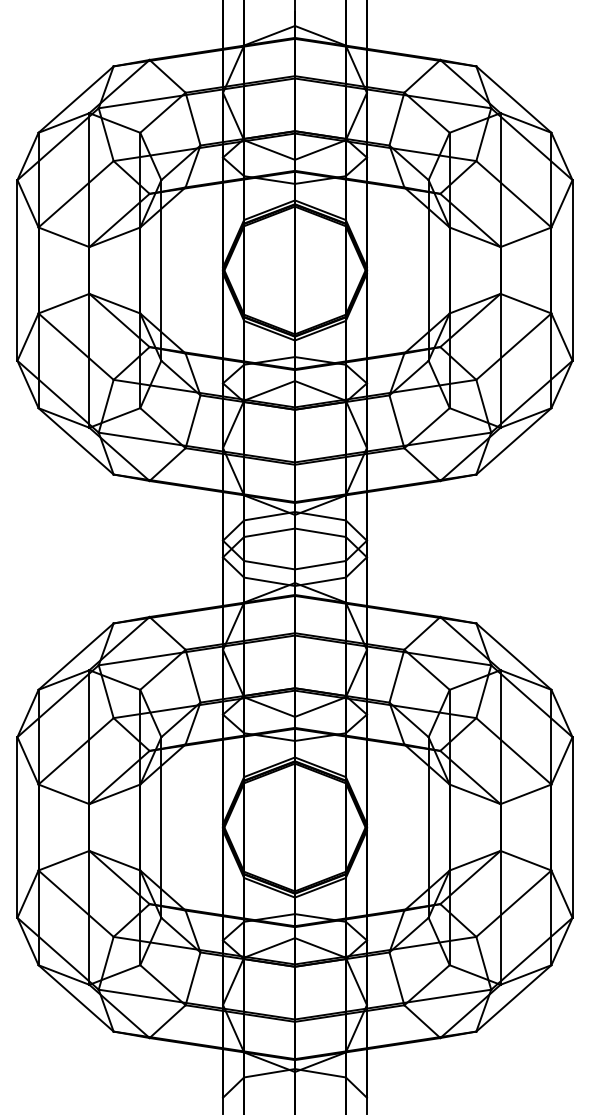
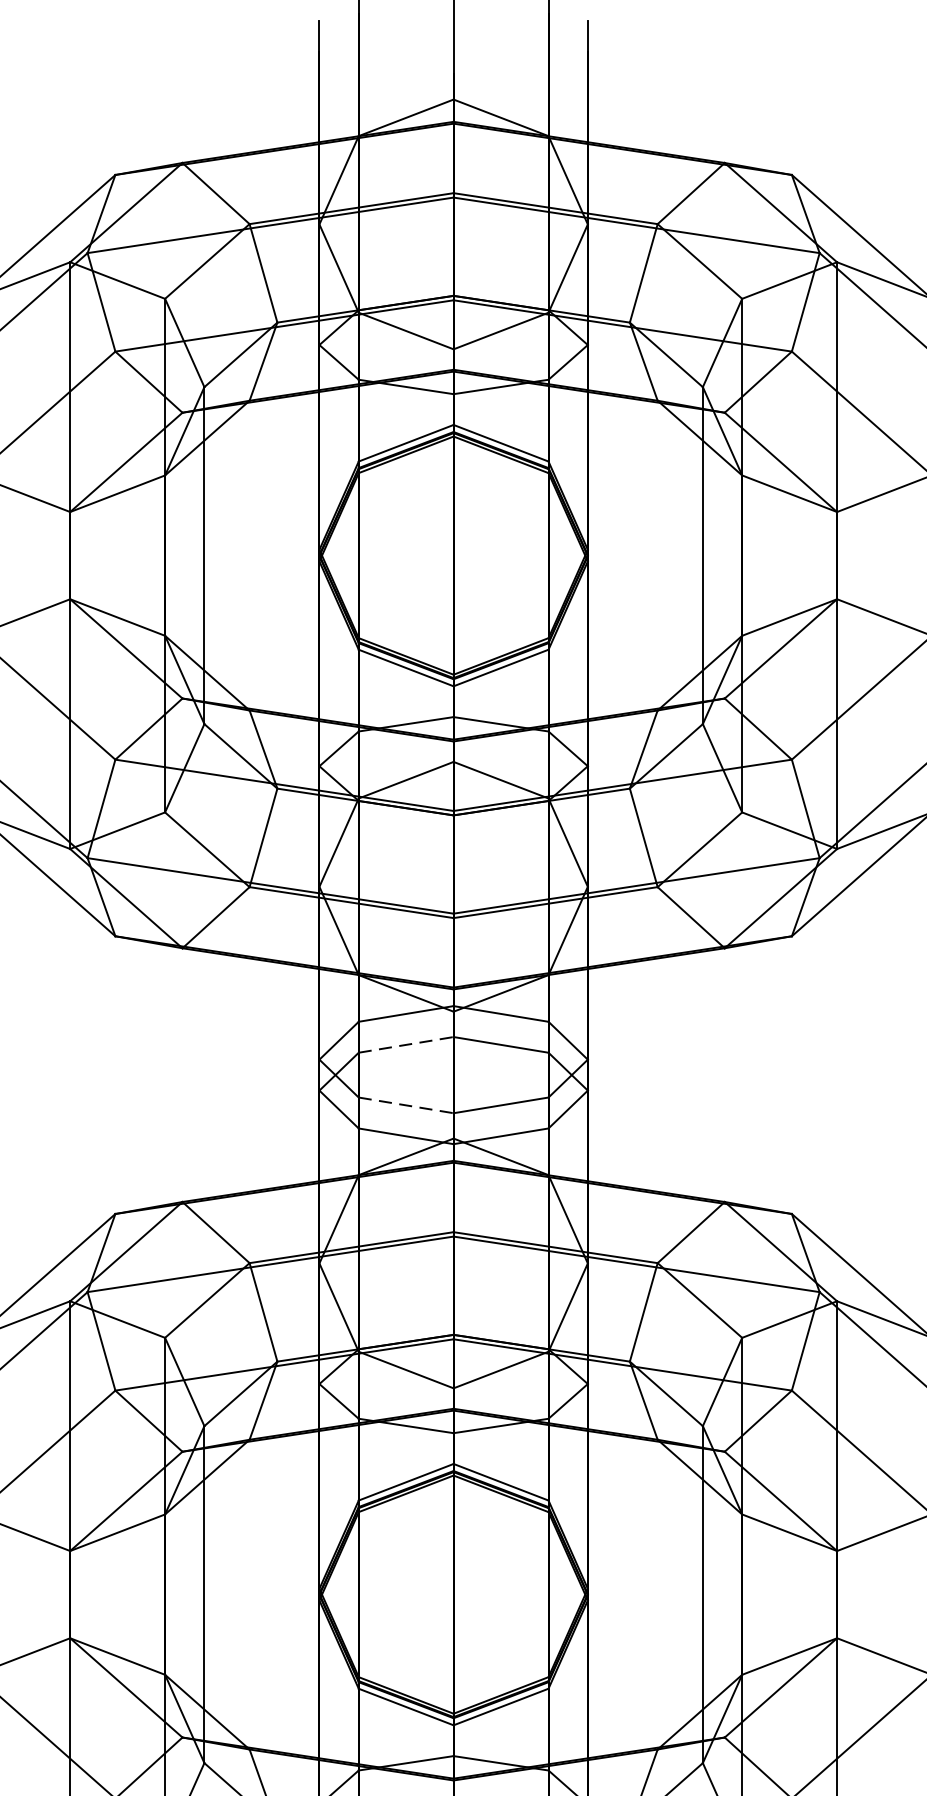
line: (269, 532) -> (406, 1044), solid -> dashed
line: (269, 565) -> (406, 1105), solid -> dashed

